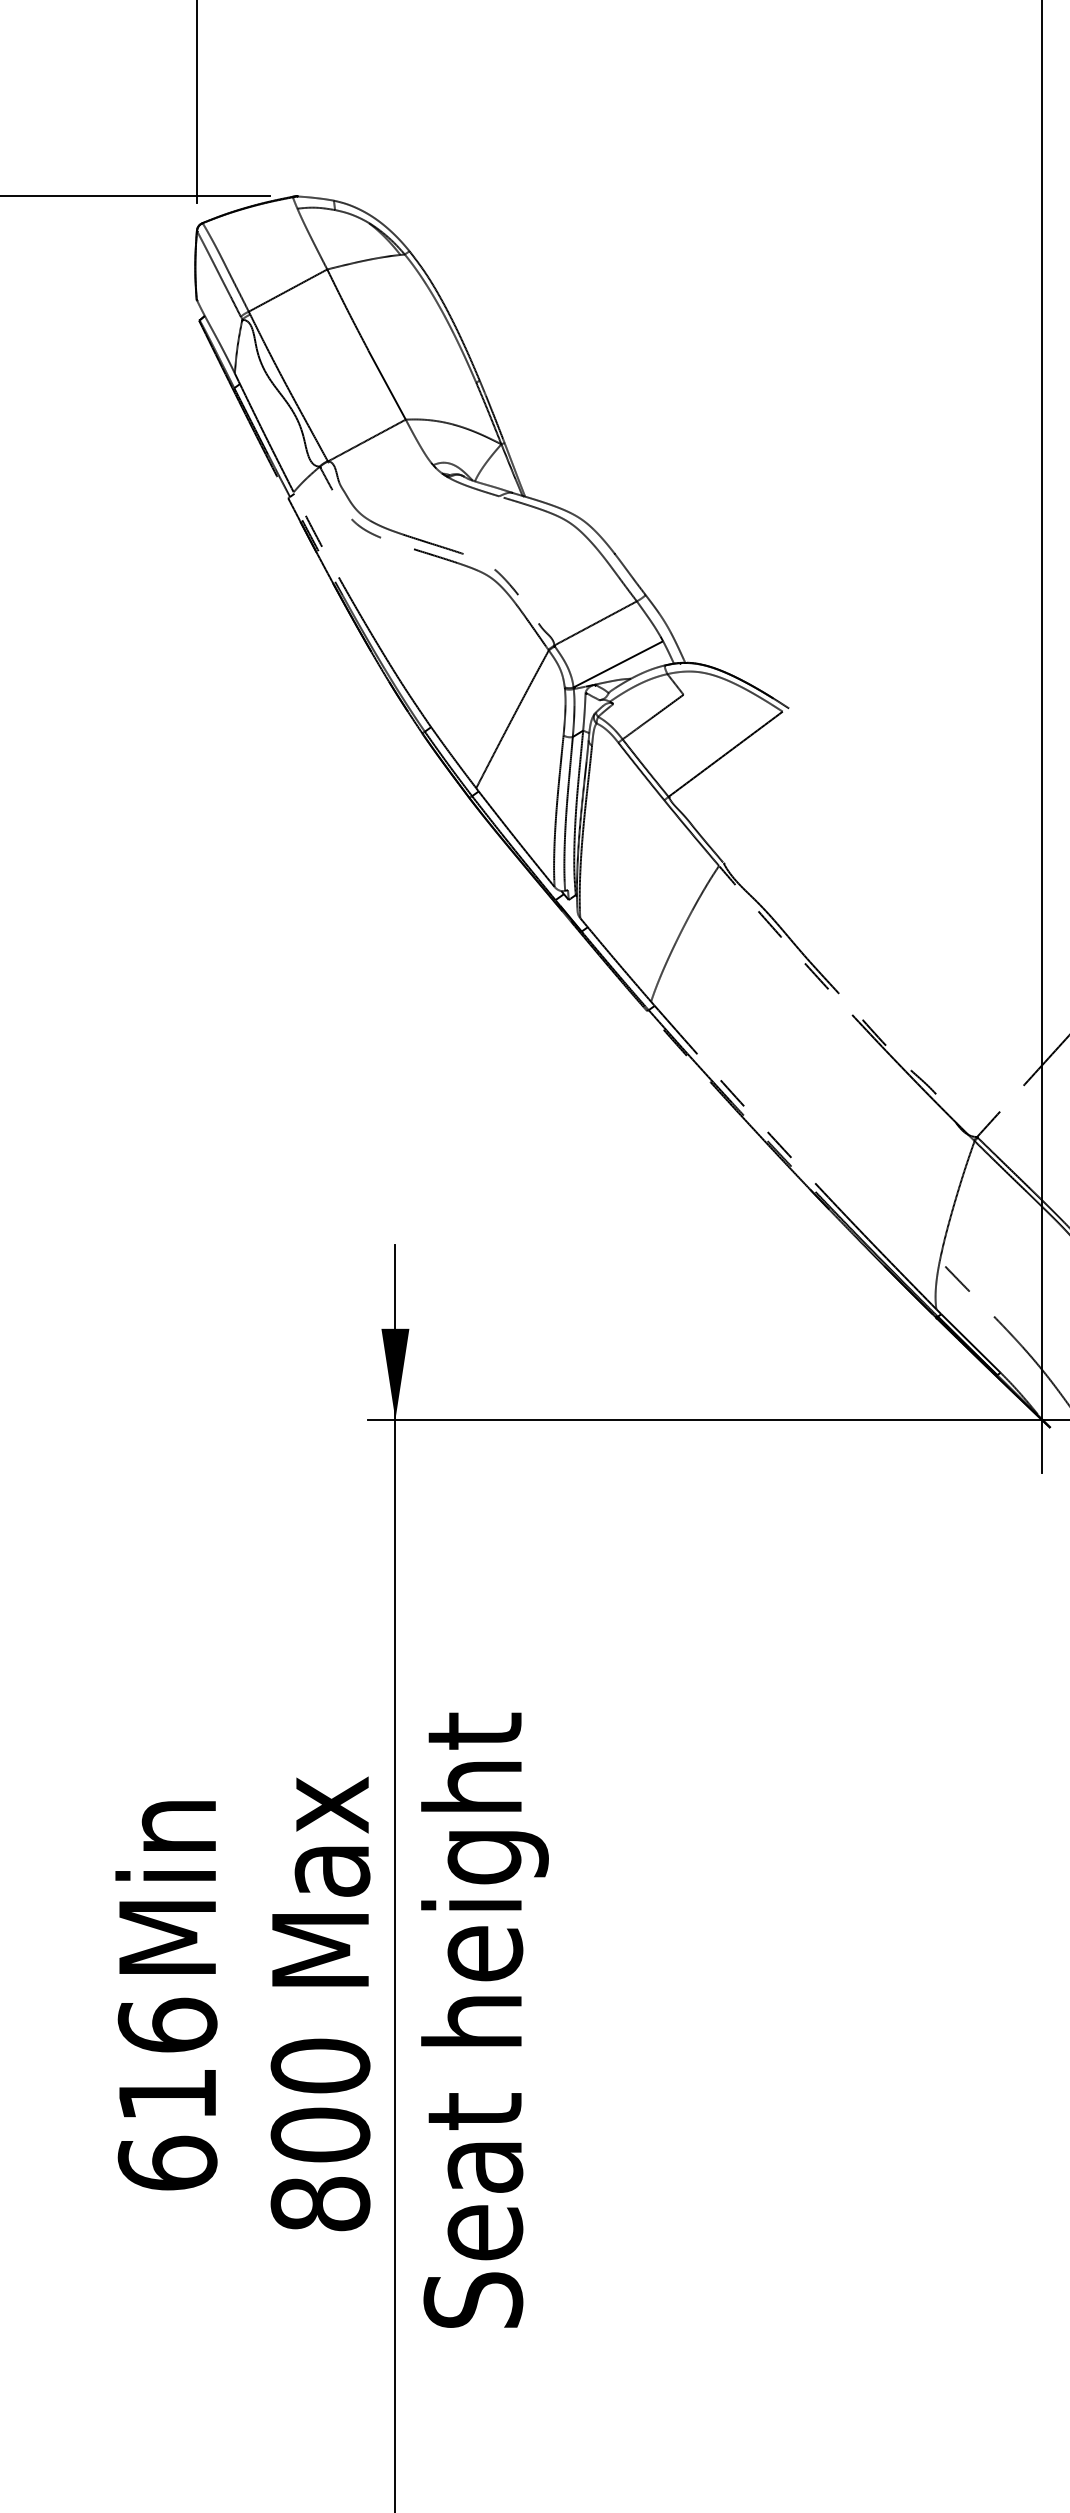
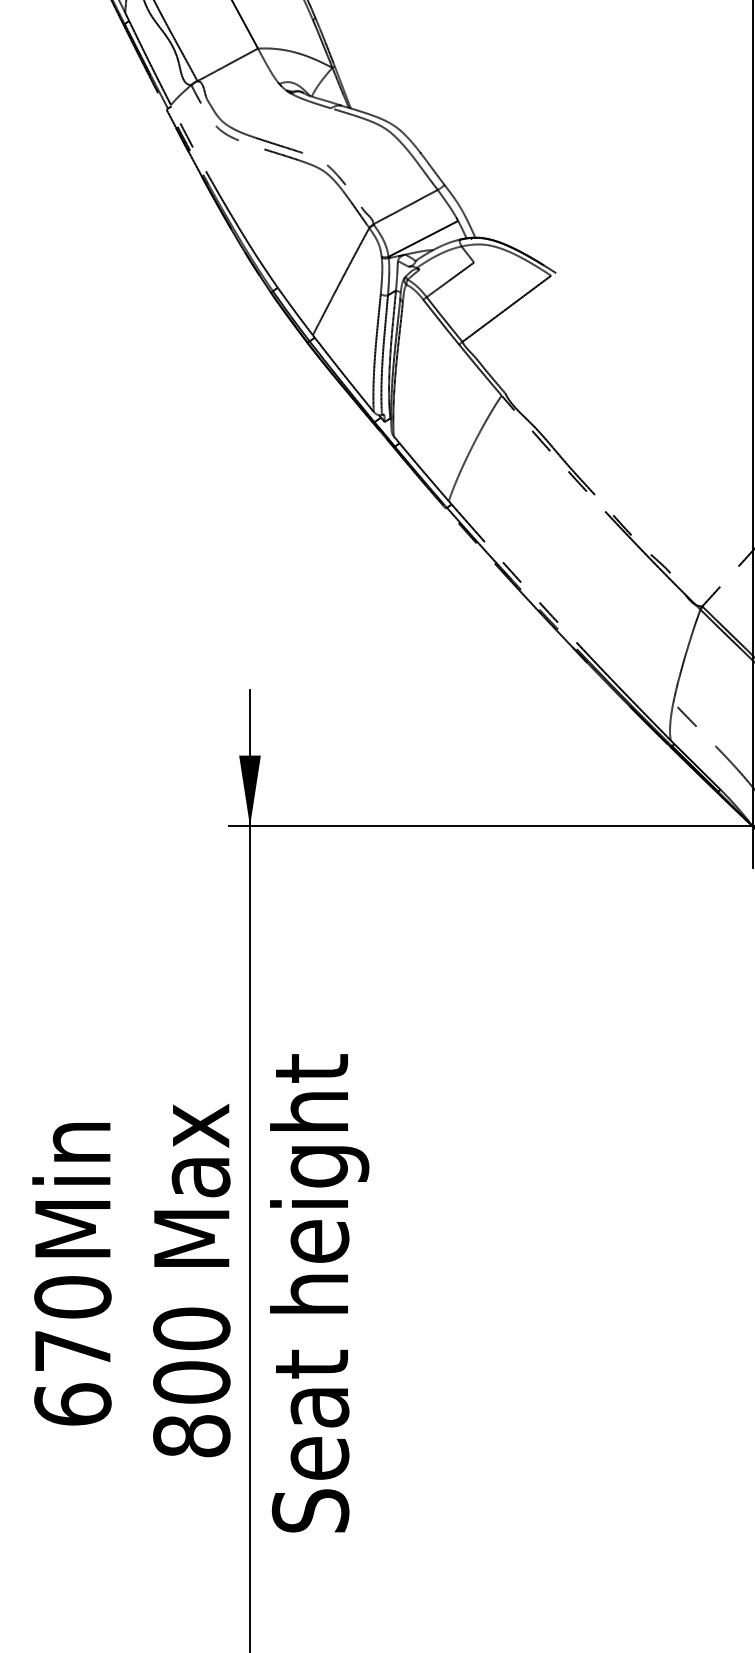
text: (167, 2058) -> (72, 1322), 616 -> 670

